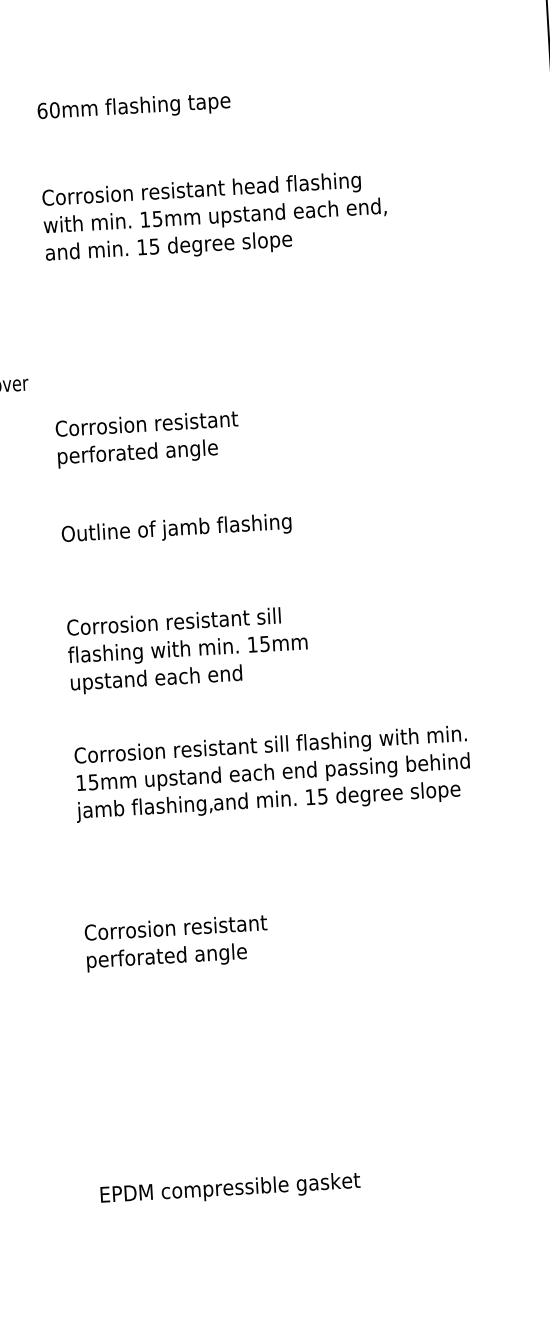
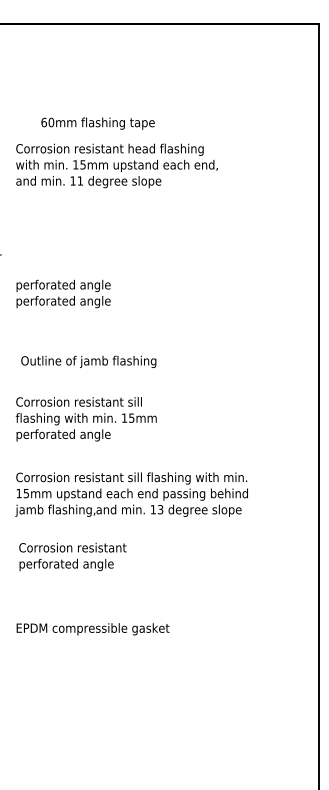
text: (133, 107) -> (97, 123), moved
text: (152, 245) -> (79, 180), 15 -> 11
text: (146, 424) -> (69, 285), Corrosion resistant -> perforated angle
text: (176, 528) -> (88, 361), moved
text: (155, 679) -> (66, 435), upstand each end -> perforated angle
text: (322, 796) -> (160, 509), 15 -> 13
text: (176, 942) -> (72, 556), moved
text: (229, 1189) -> (92, 629), moved

